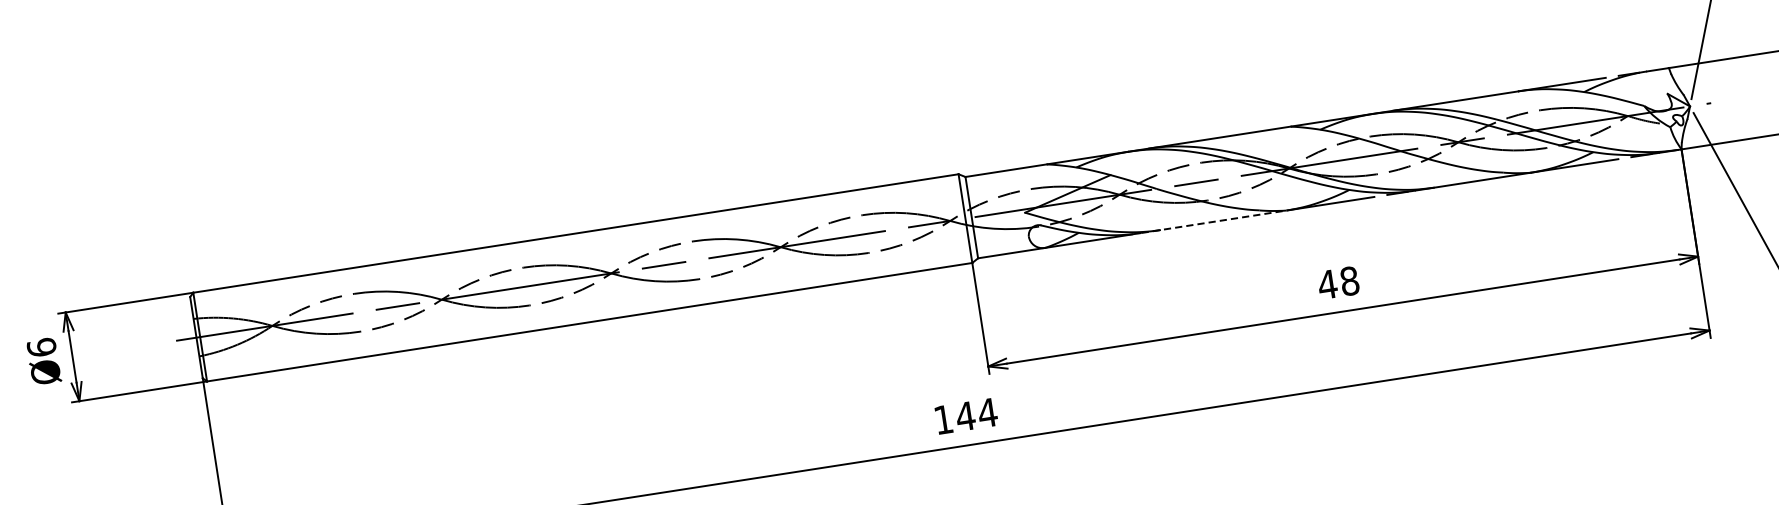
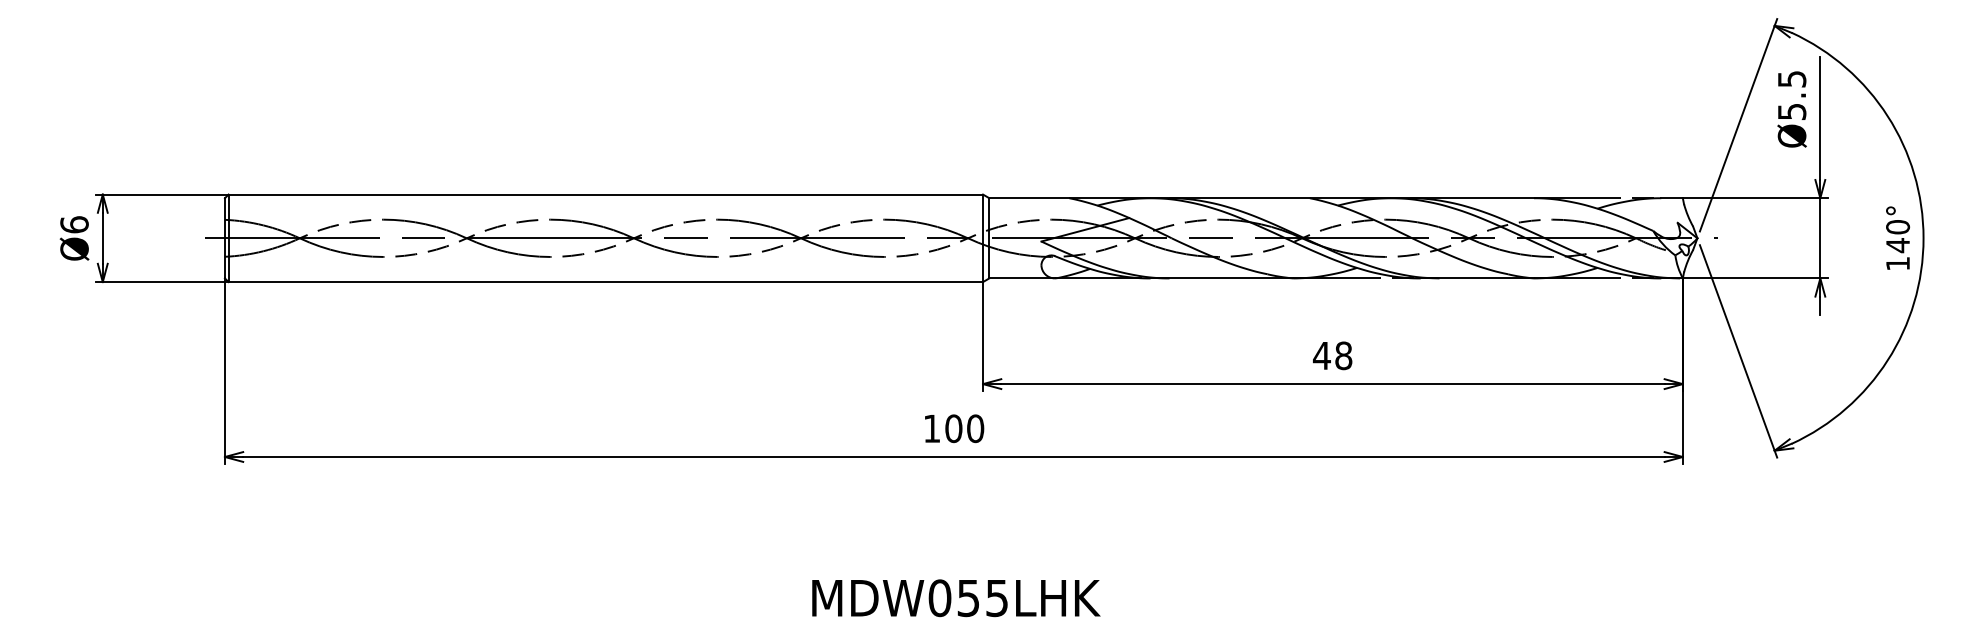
line: (1214, 221) -> (1222, 278), dashed -> solid
text: (976, 414) -> (964, 428), 144 -> 100

